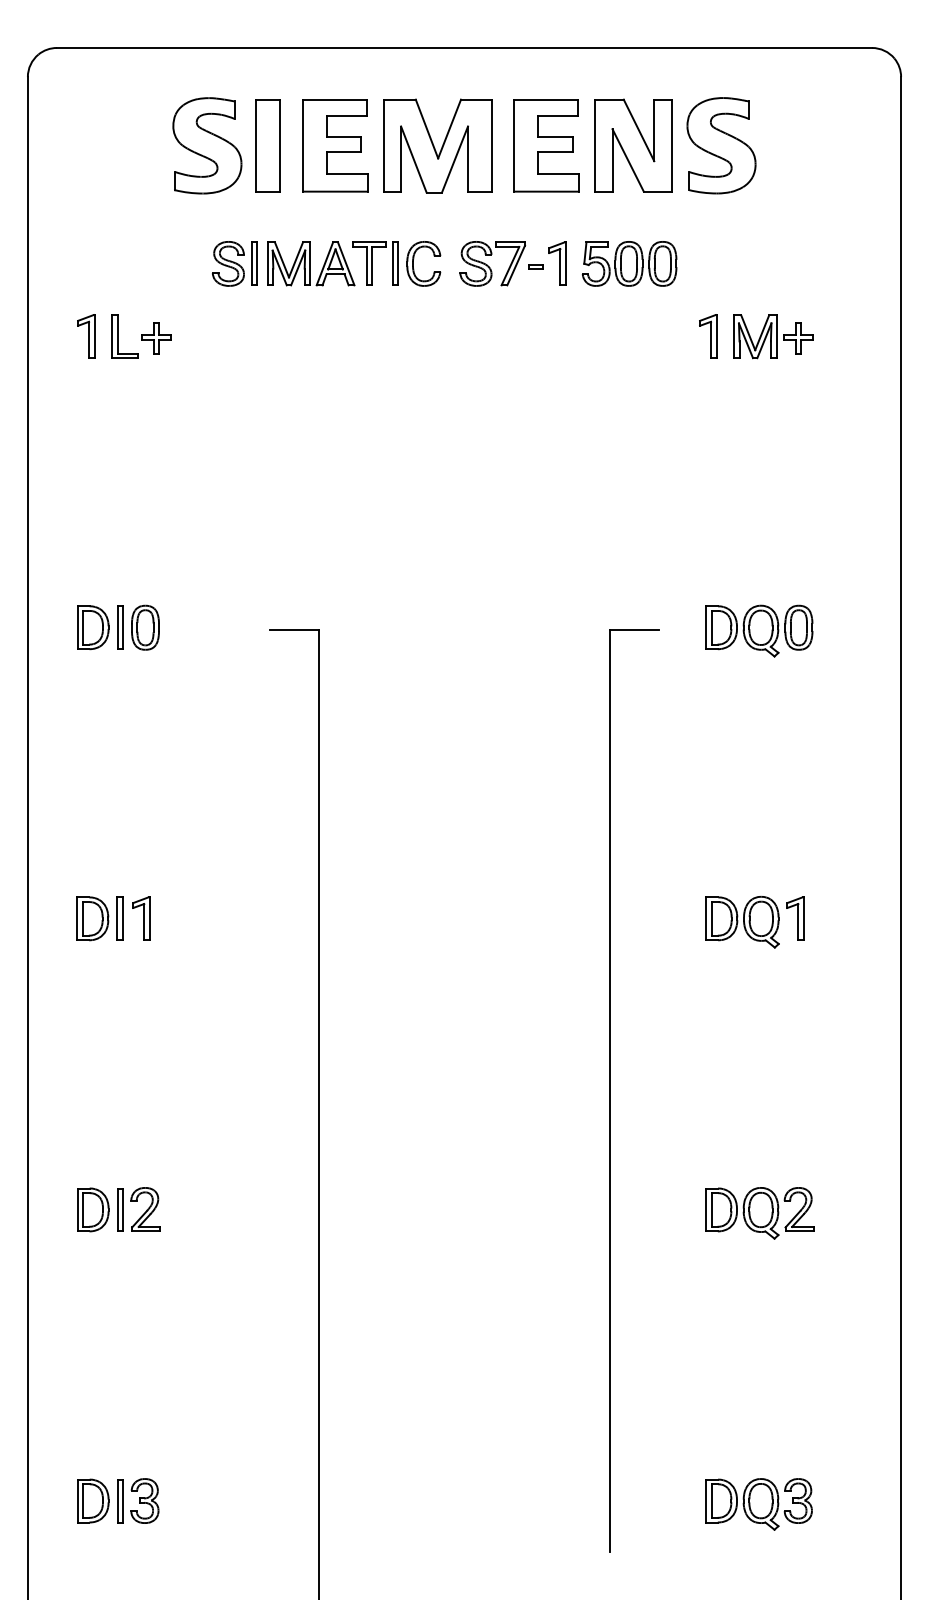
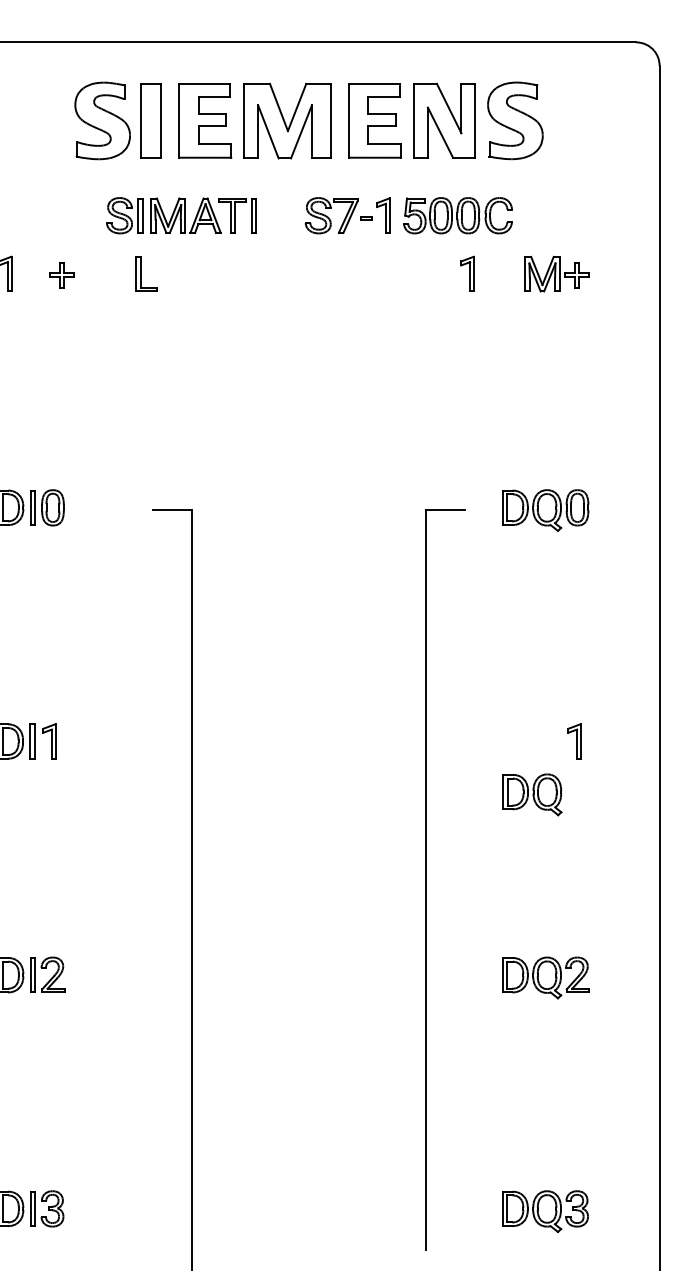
part: (413, 263) -> (490, 215), moved
part: (124, 336) -> (146, 274), moved
part: (708, 336) -> (468, 274), moved
part: (742, 922) -> (532, 795), moved

